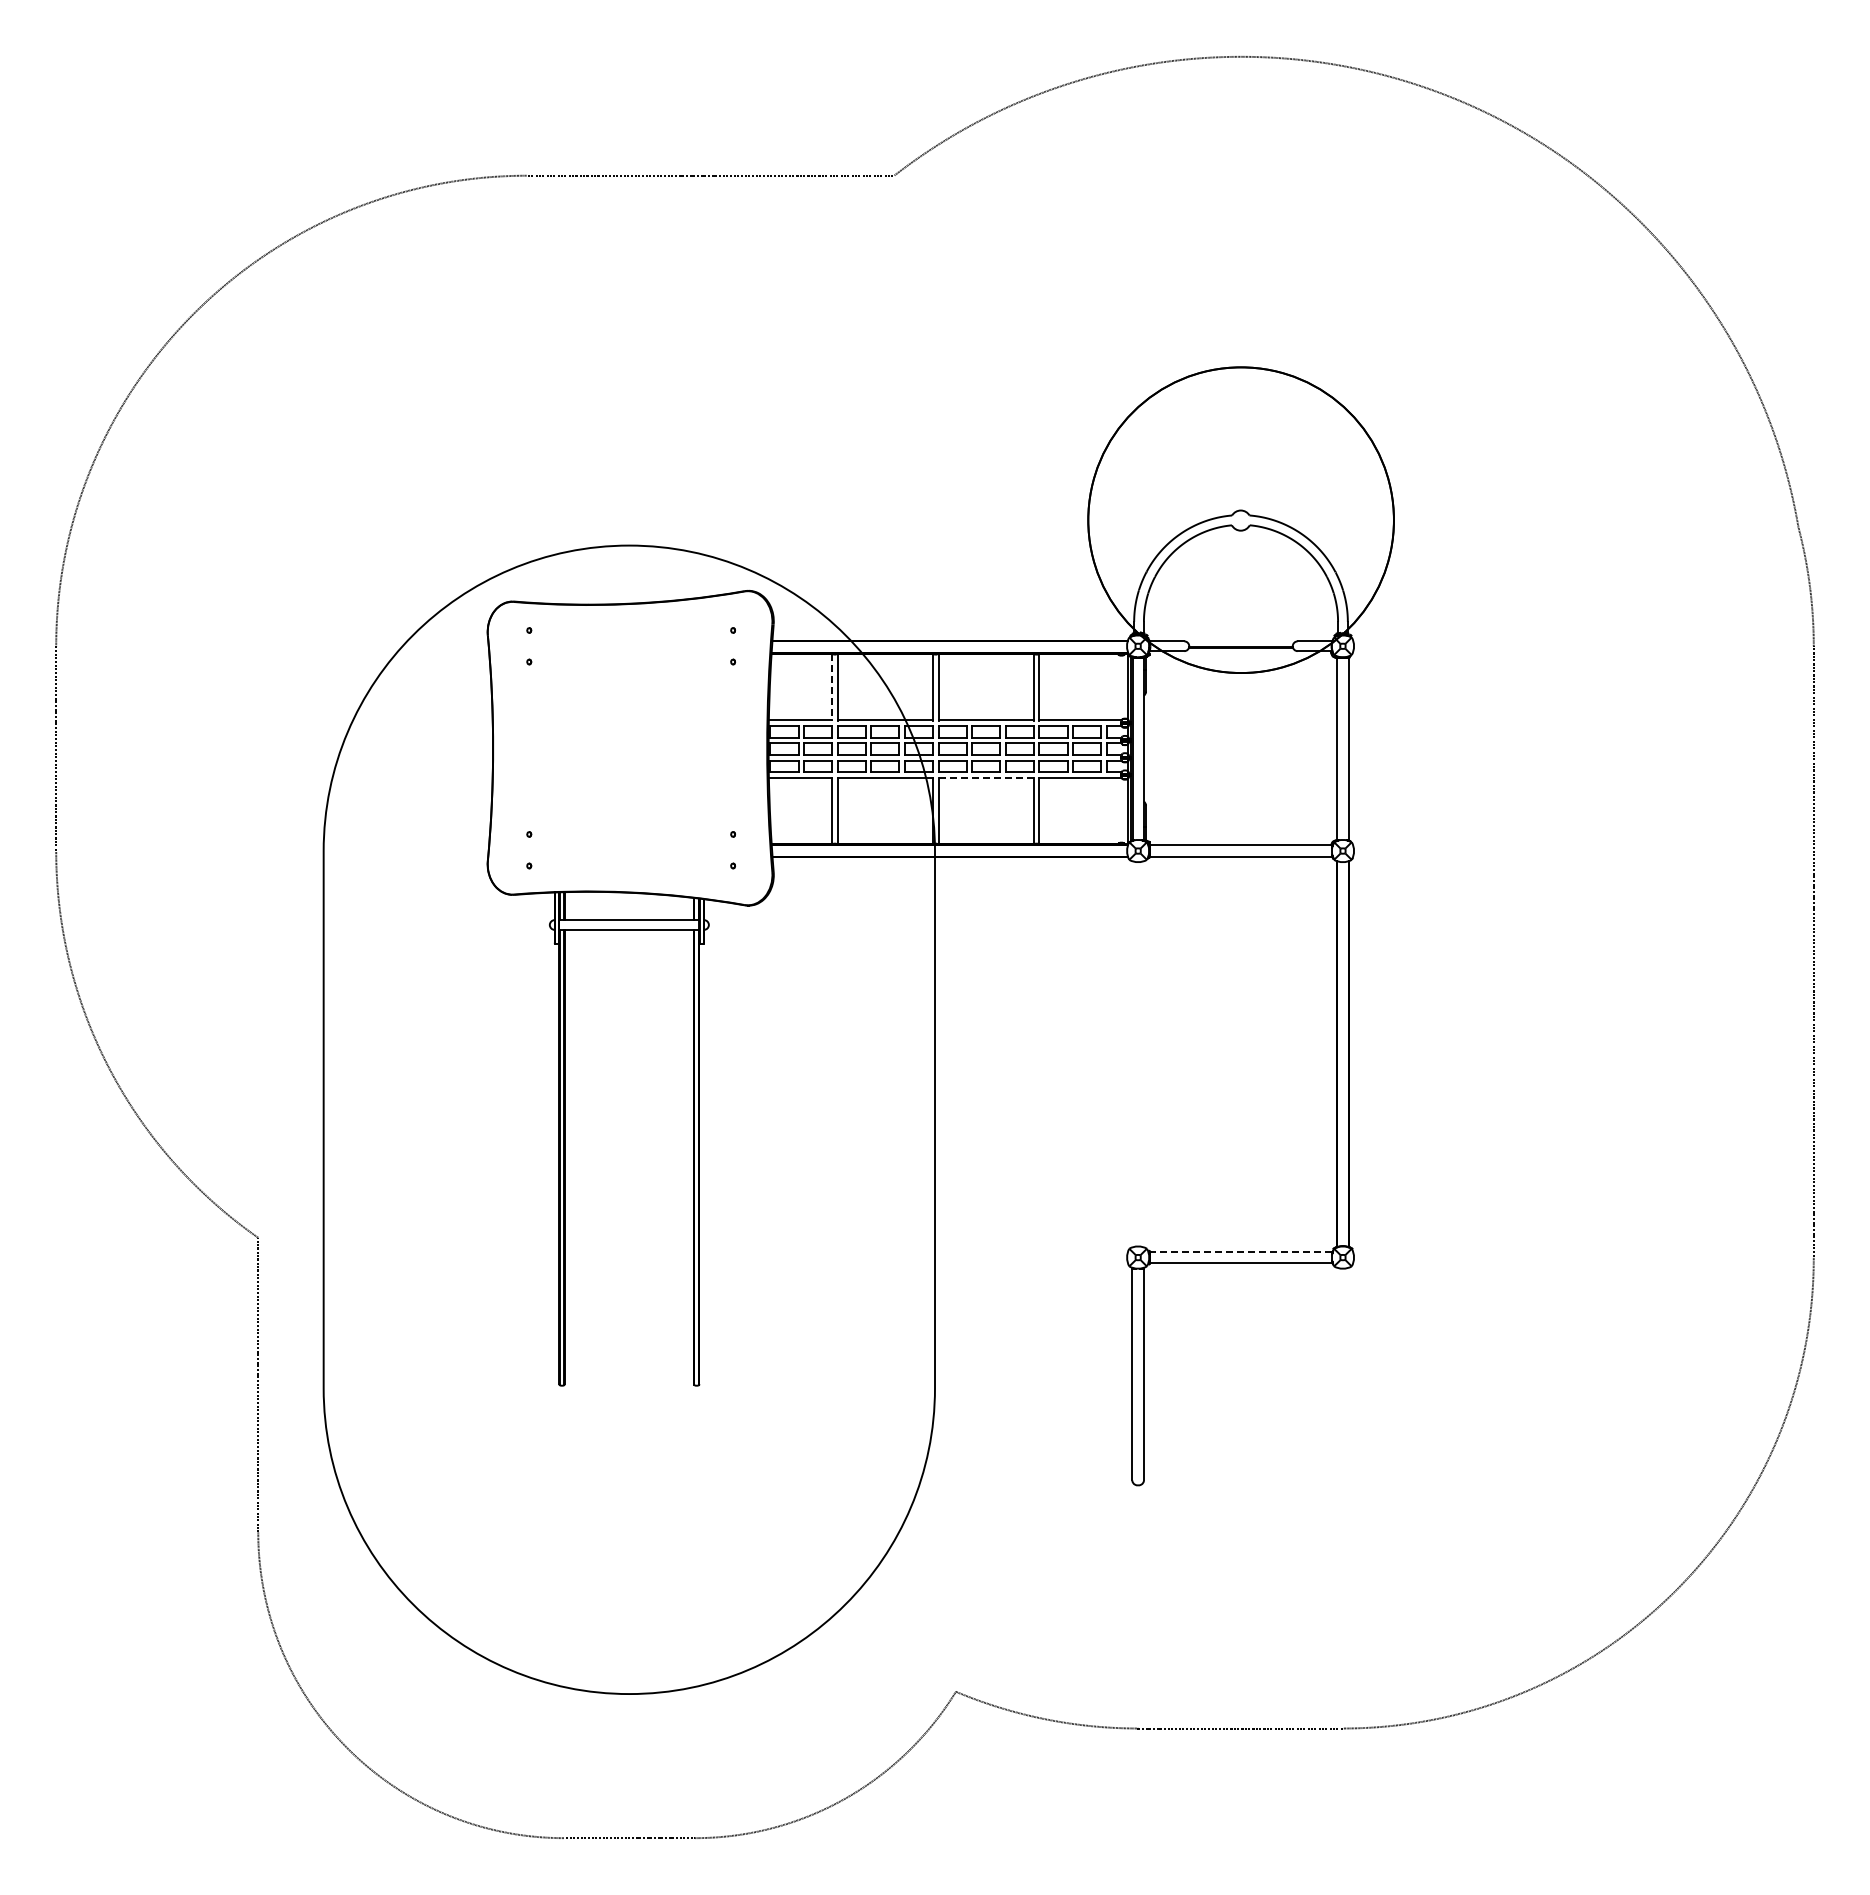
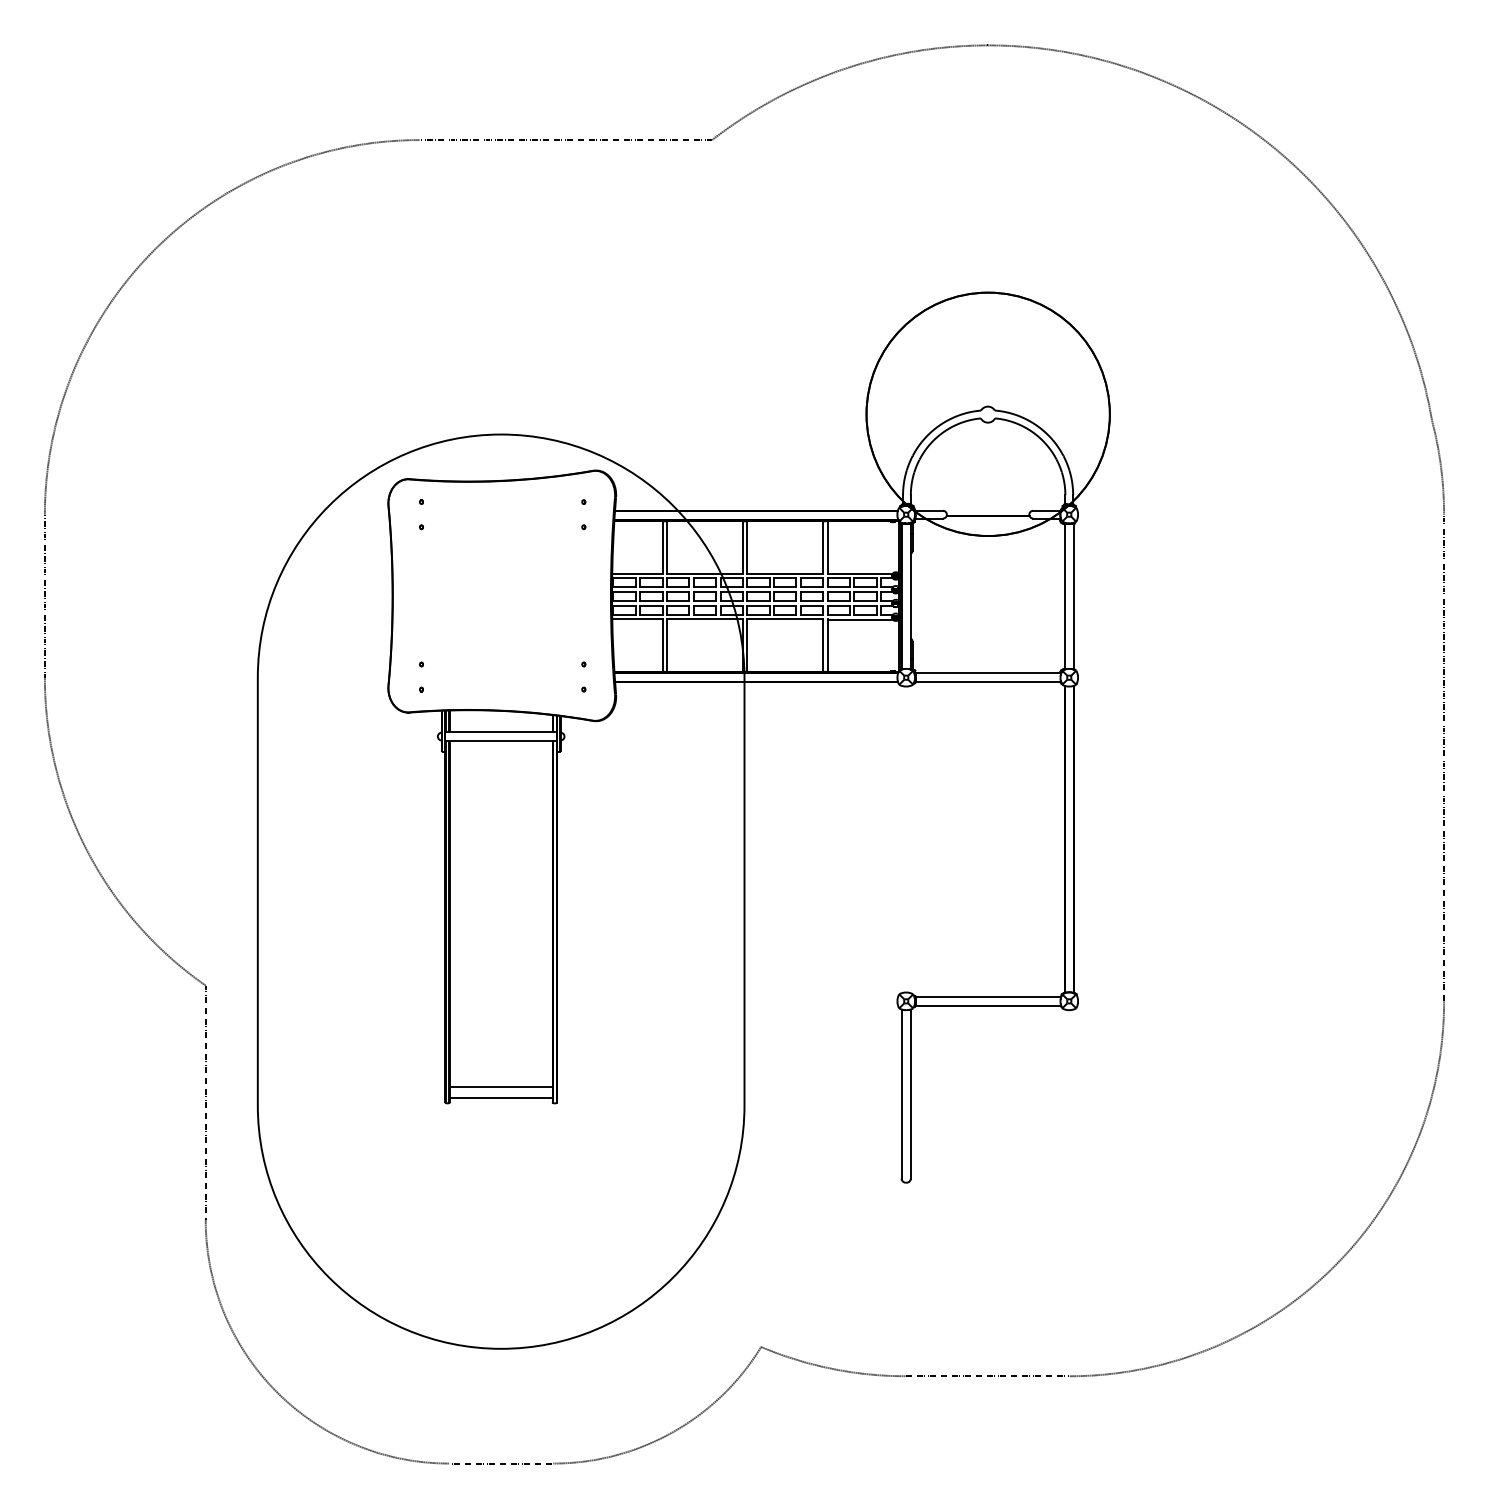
line: (832, 687) -> (662, 547), dashed -> solid
line: (986, 777) -> (785, 619), dashed -> solid
line: (1241, 1251) -> (988, 996), dashed -> solid
line: (629, 1365) -> (501, 1087), added
line: (629, 1379) -> (501, 1098), added

